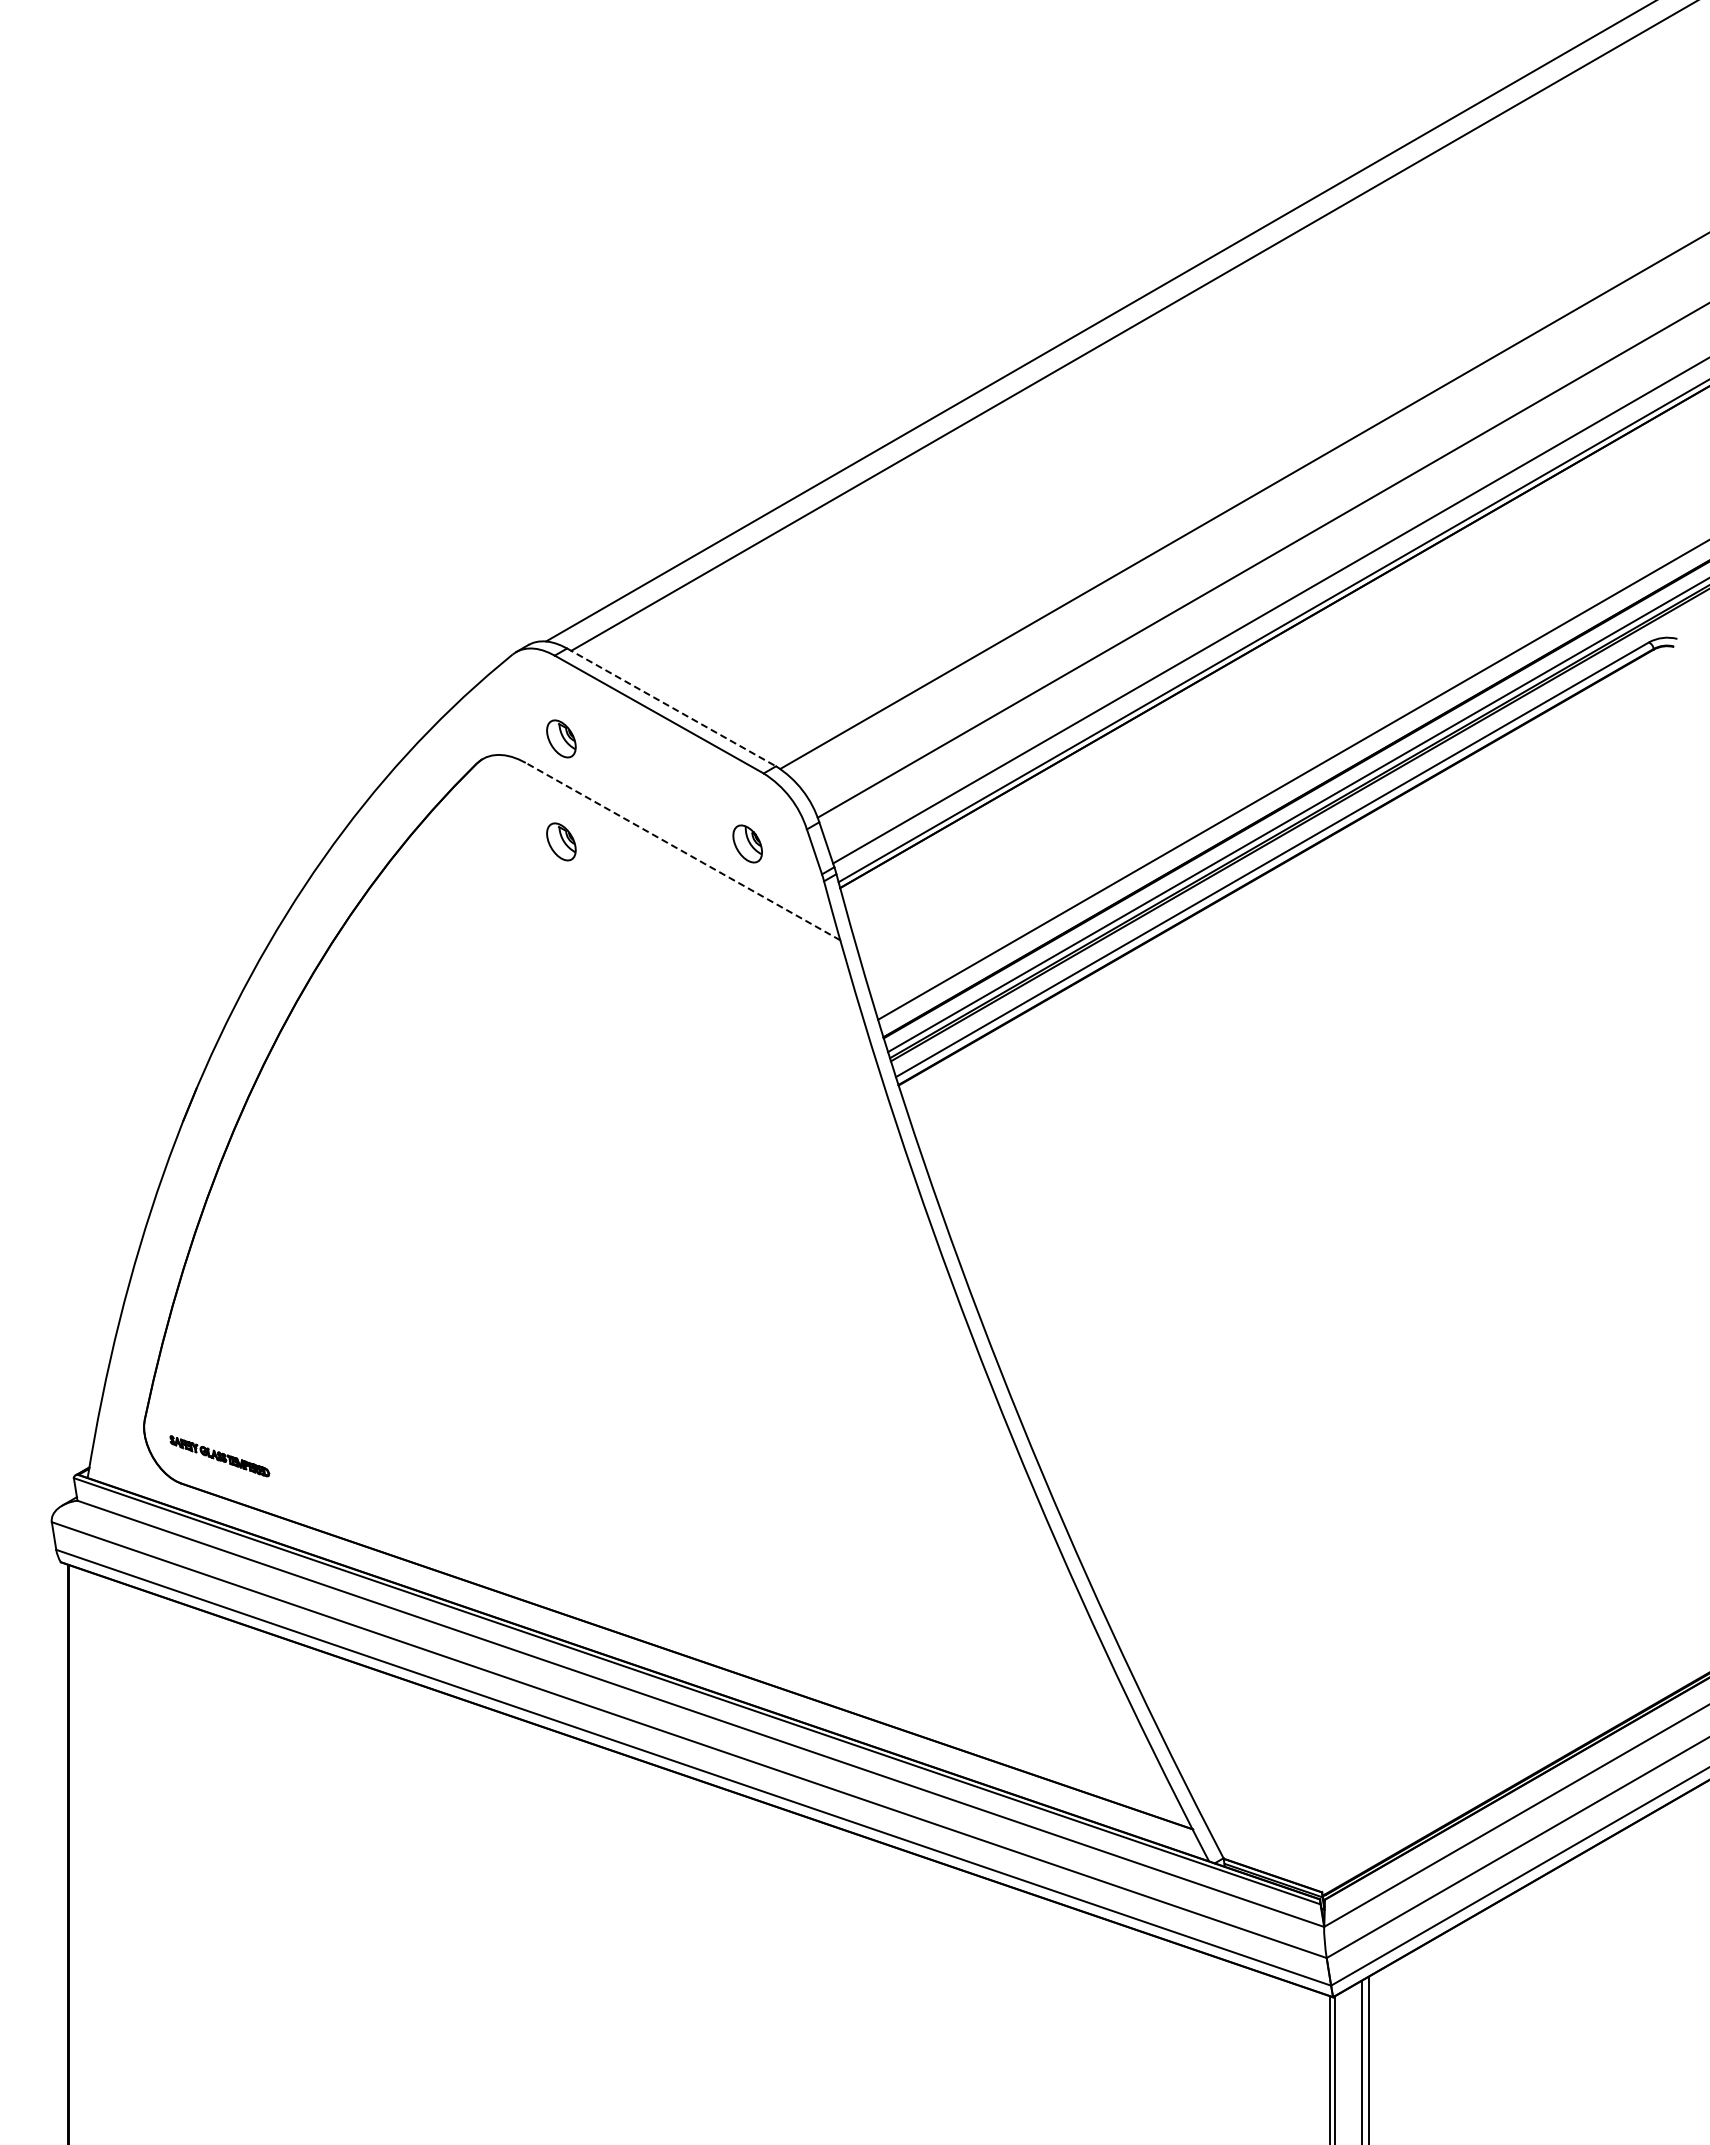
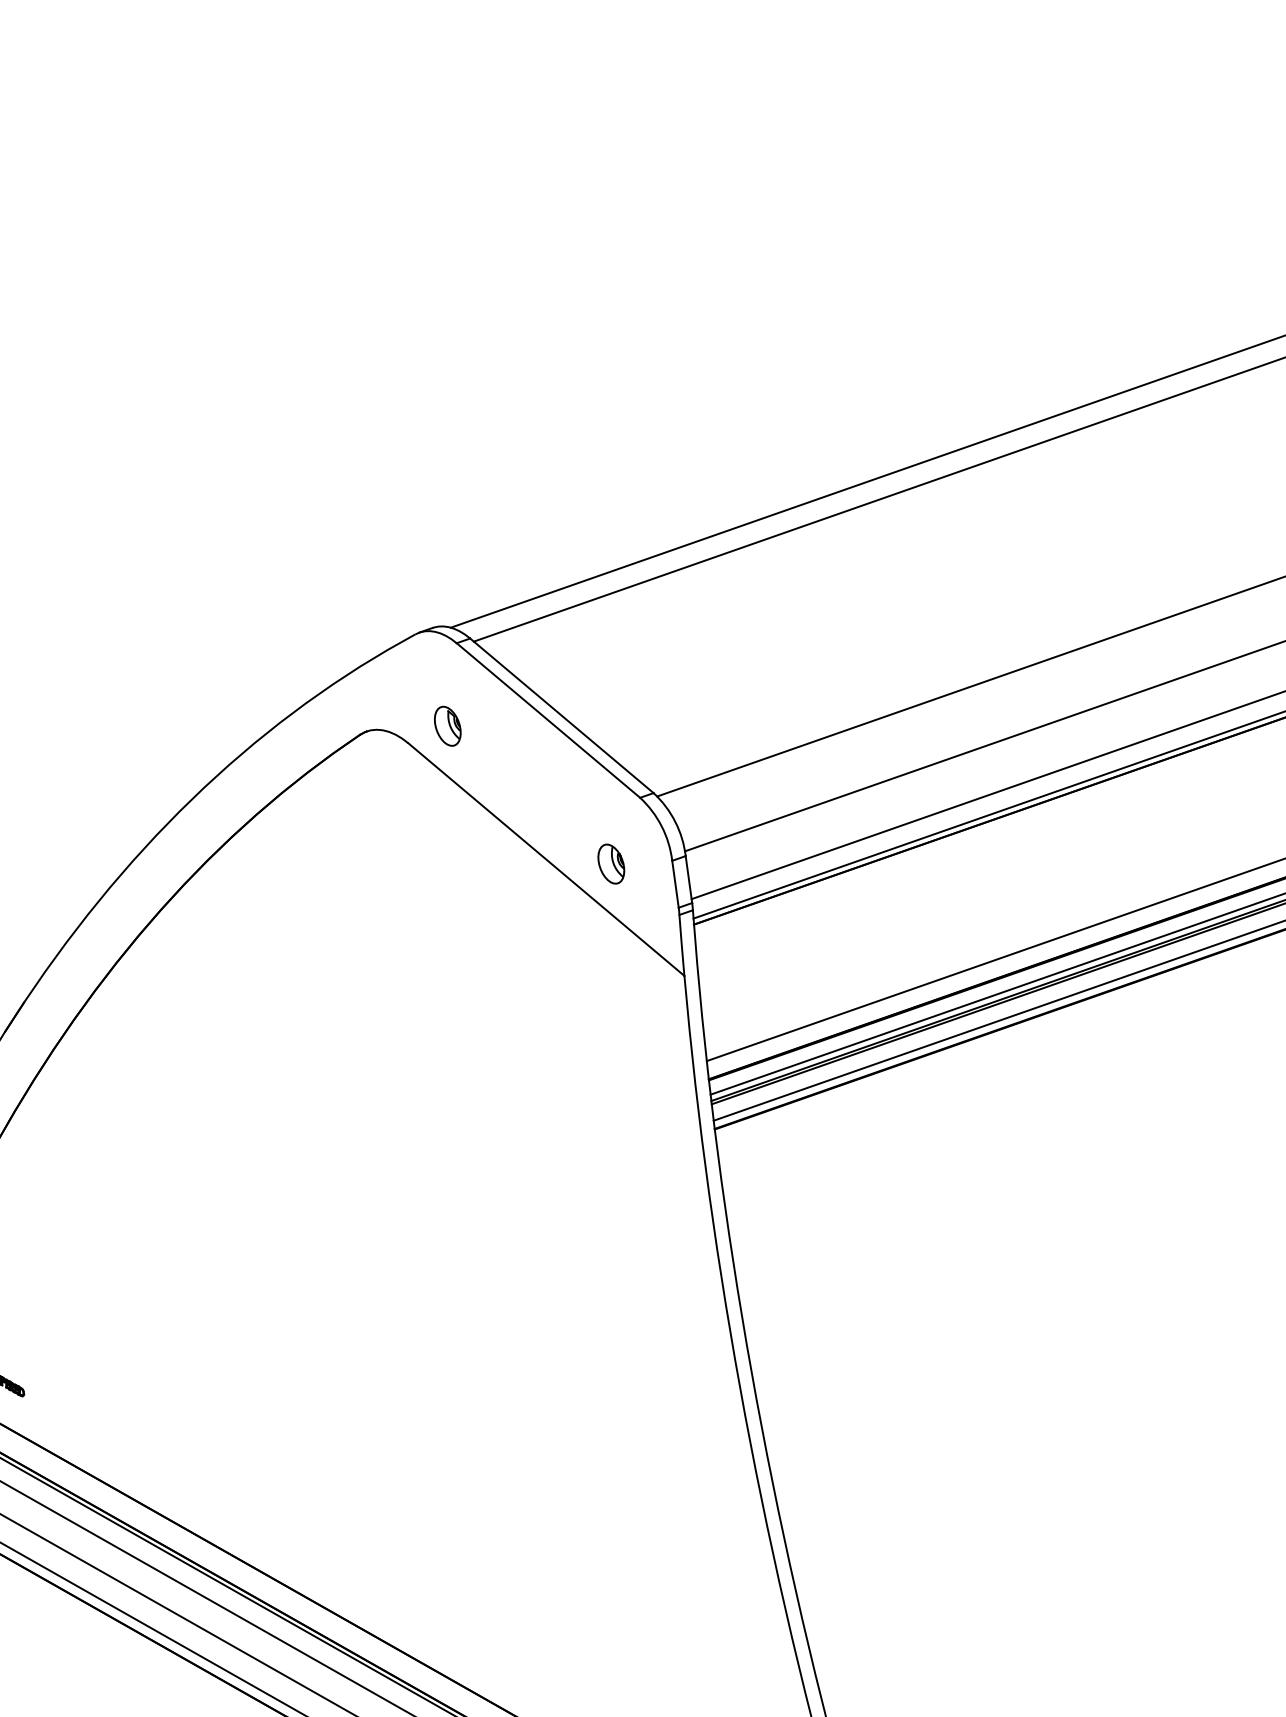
line: (671, 707) -> (561, 715), dashed -> solid
part: (561, 841) -> (428, 827), removed
line: (683, 851) -> (546, 859), dashed -> solid

